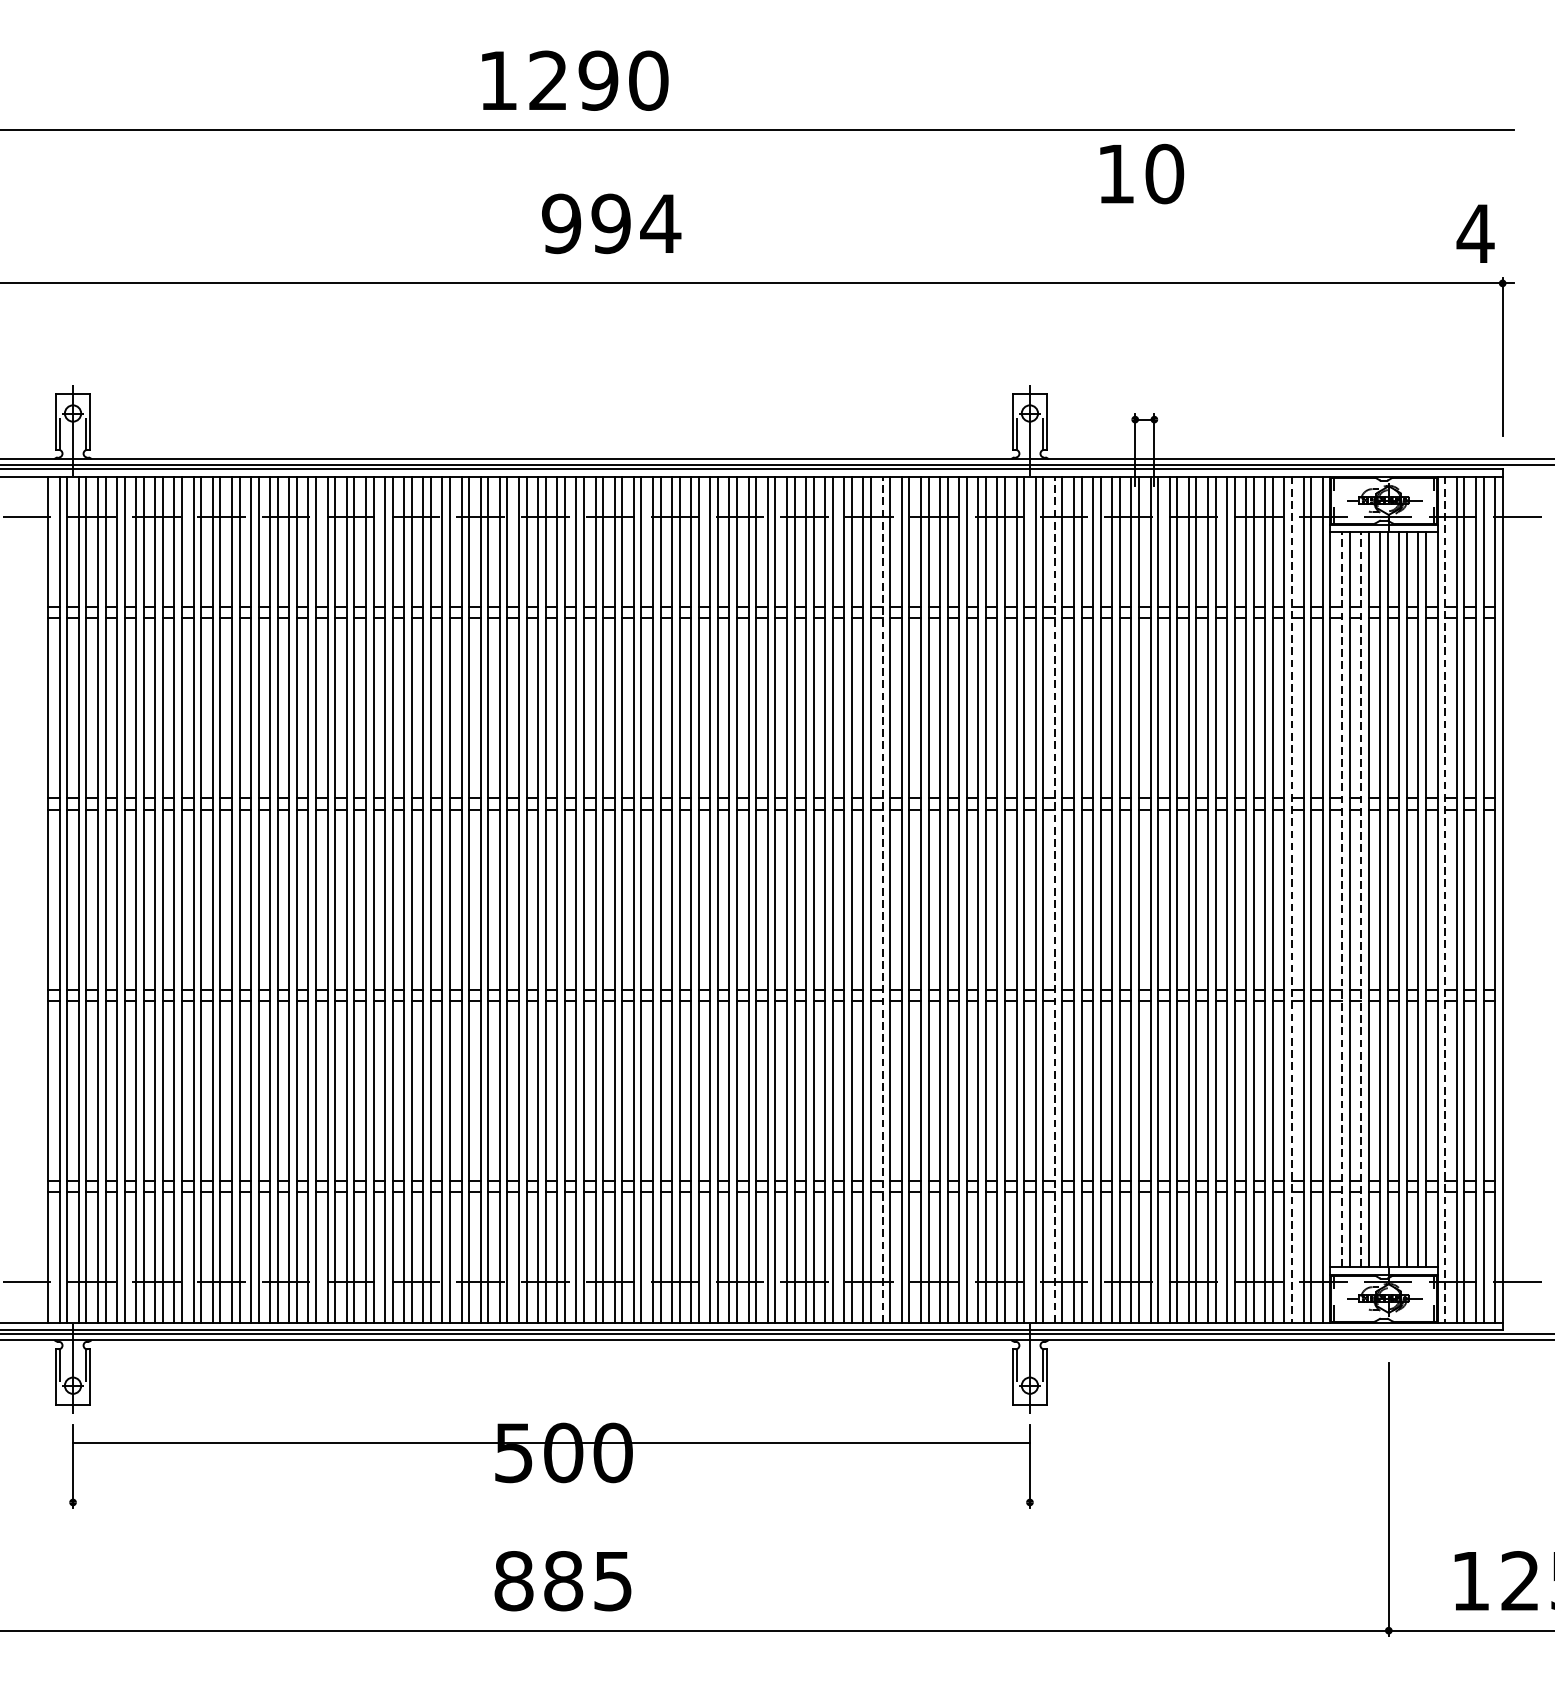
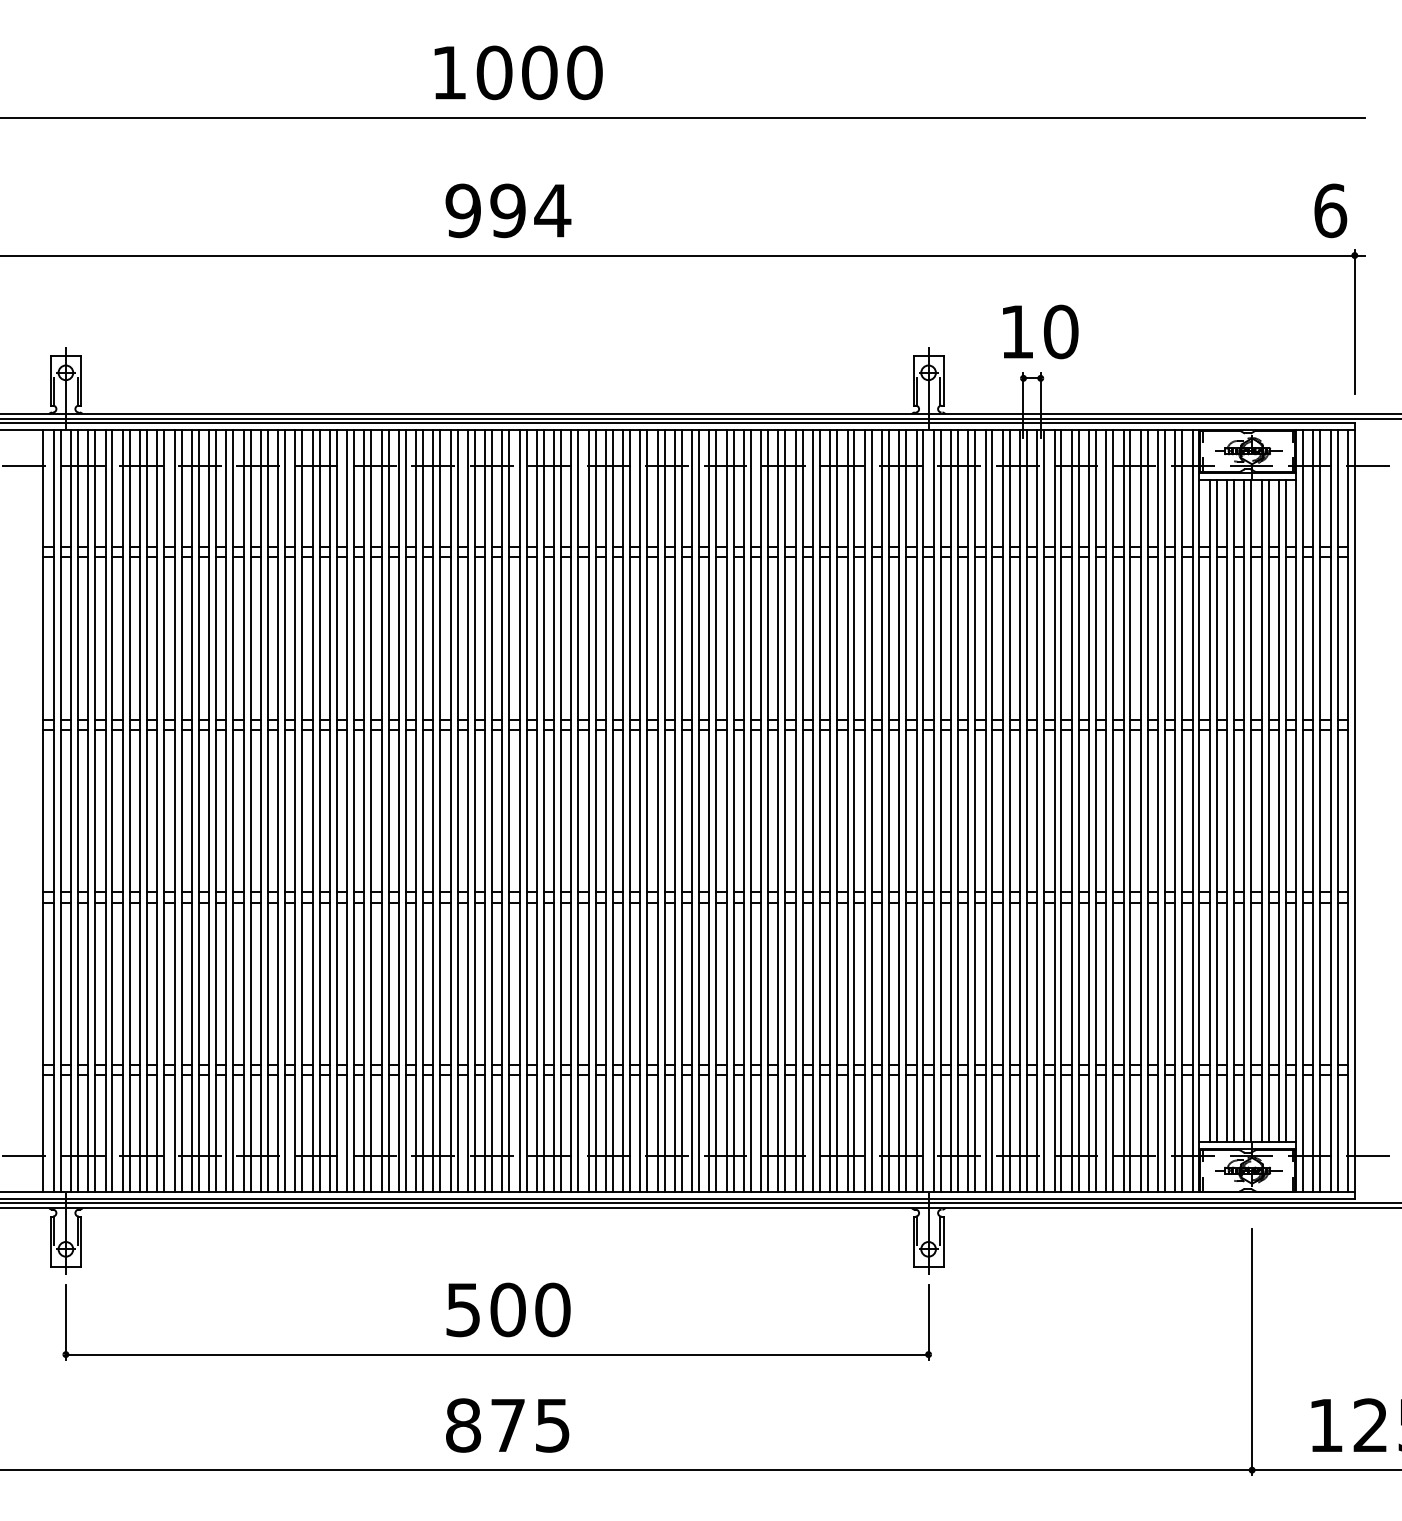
text: (572, 80) -> (516, 72), 1290 -> 1000
text: (1141, 173) -> (1040, 331), moved
text: (611, 223) -> (508, 210), moved
text: (1475, 233) -> (1330, 210), 4 -> 6
line: (882, 898) -> (795, 810), dashed -> solid
line: (1055, 898) -> (951, 810), dashed -> solid
line: (1341, 898) -> (1209, 810), dashed -> solid
line: (1361, 898) -> (1227, 810), dashed -> solid
line: (1291, 900) -> (1164, 811), dashed -> solid
line: (1445, 900) -> (1303, 811), dashed -> solid
line: (550, 1442) -> (496, 1354), moved
text: (562, 1581) -> (507, 1425), 885 -> 875

